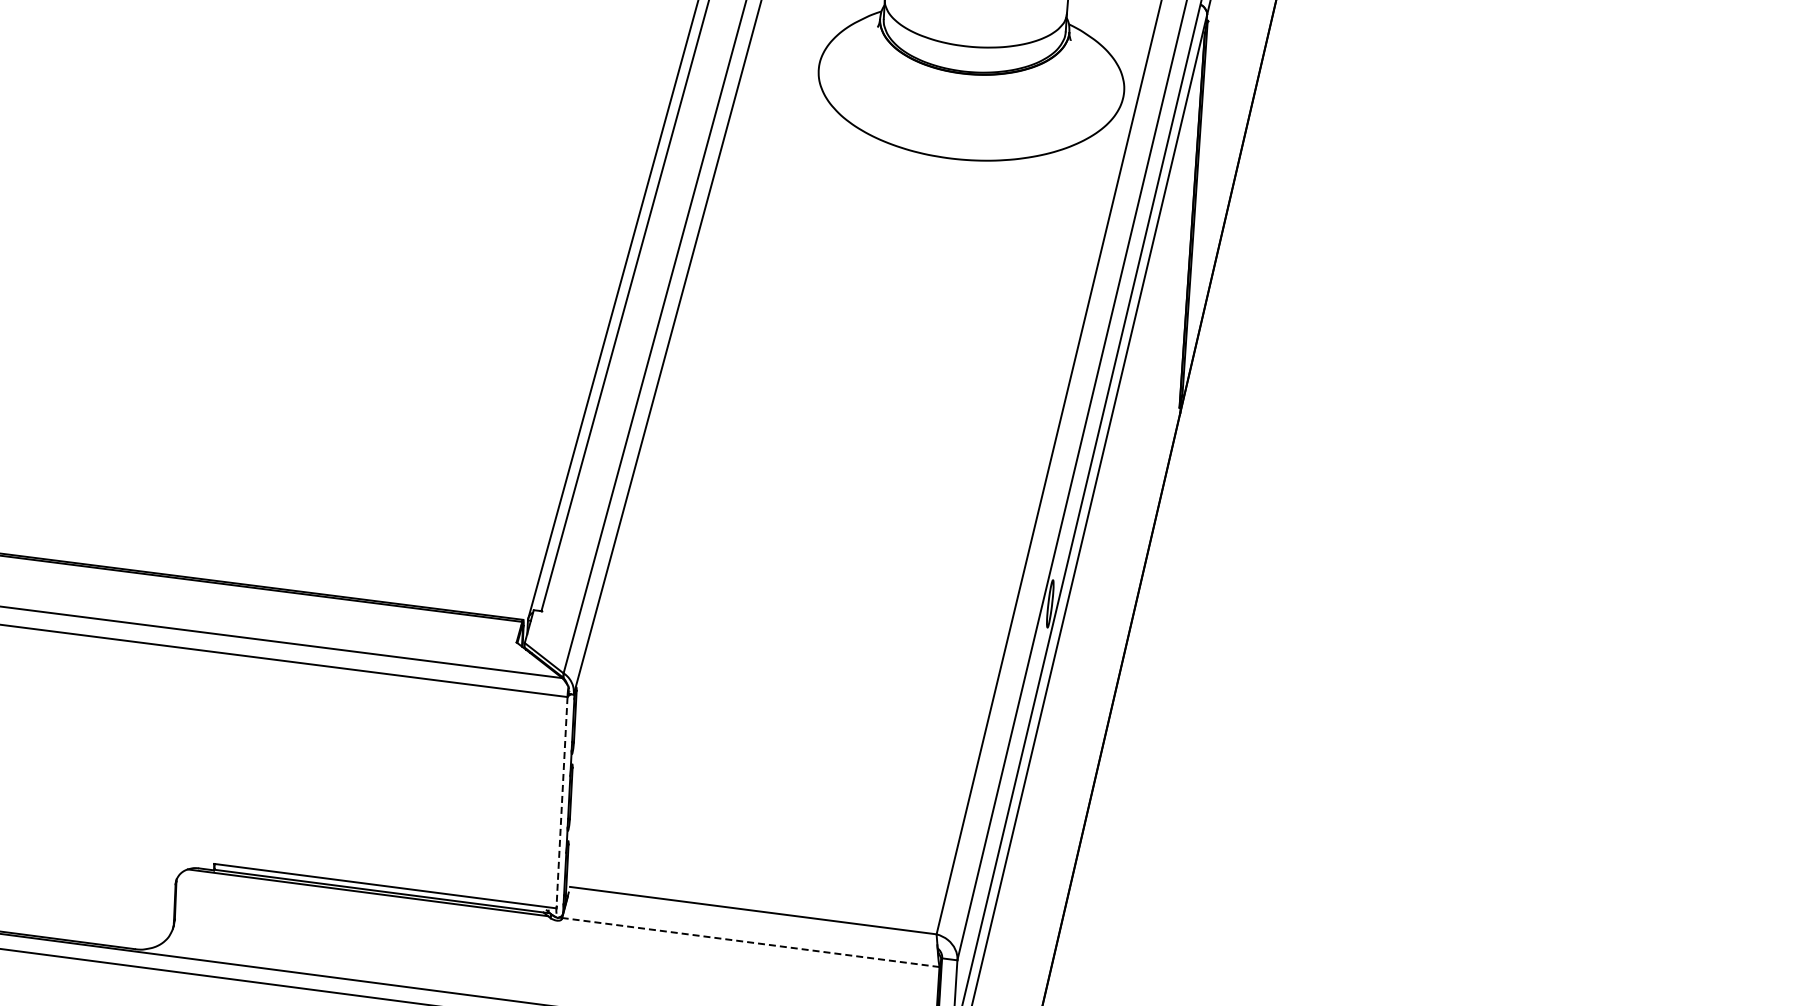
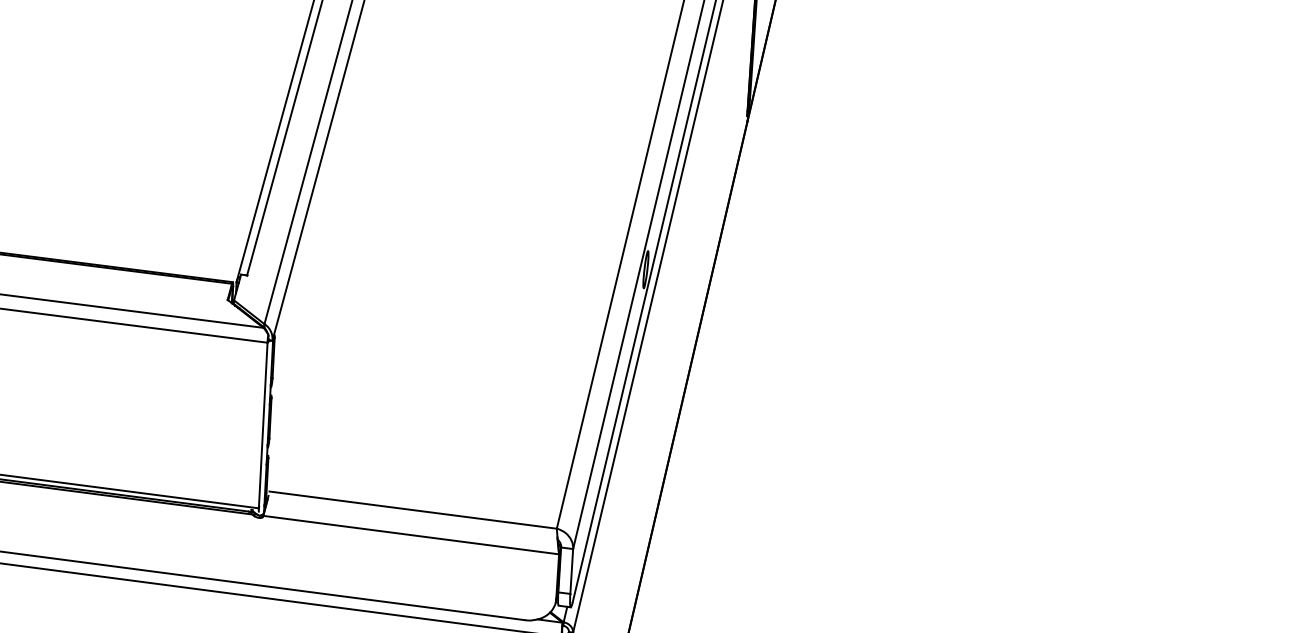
line: (562, 802) -> (263, 425), dashed -> solid
line: (750, 942) -> (410, 535), dashed -> solid

